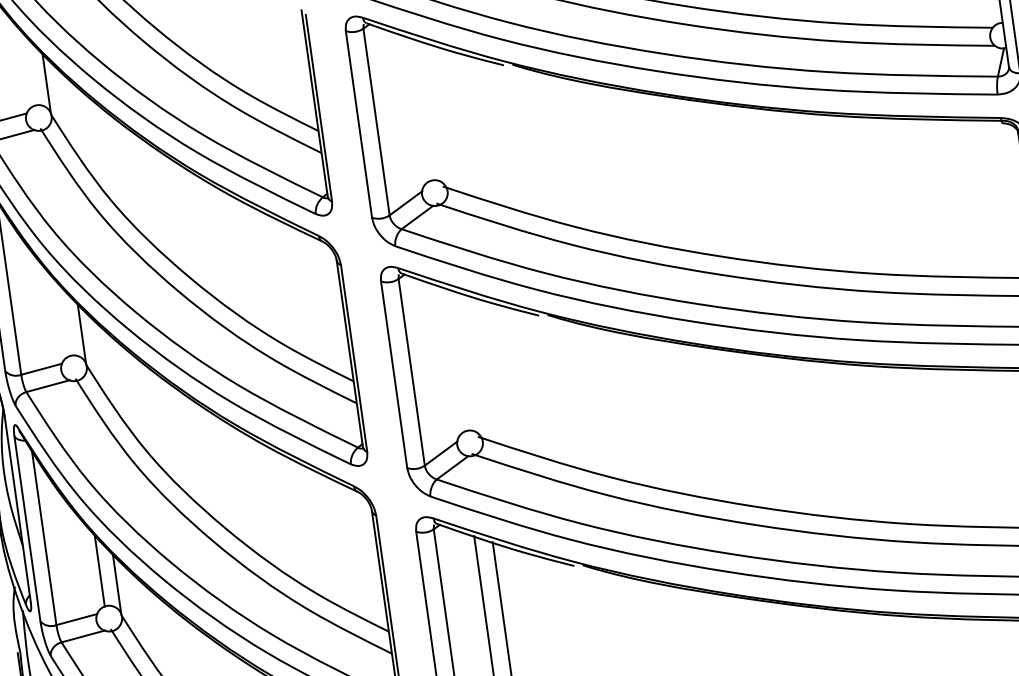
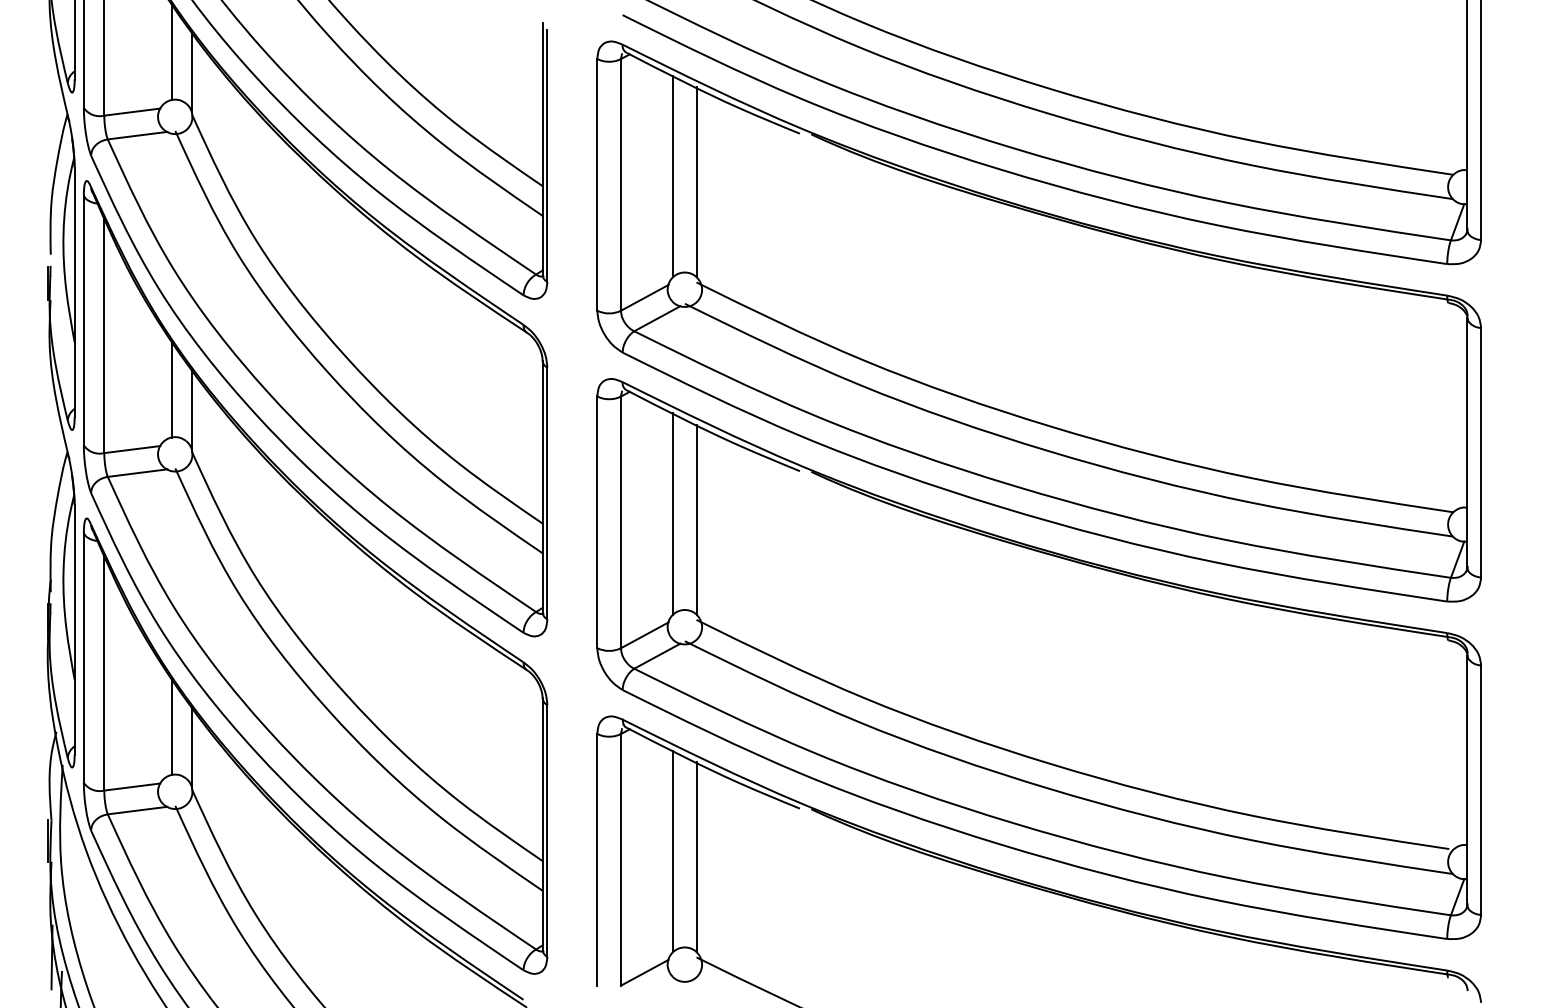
line: (29, 70) -> (171, 52), added
line: (414, 110) -> (673, 176), added
line: (432, 112) -> (696, 182), added
line: (64, 320) -> (171, 389), added
line: (449, 360) -> (673, 513), added
line: (467, 362) -> (696, 519), added

